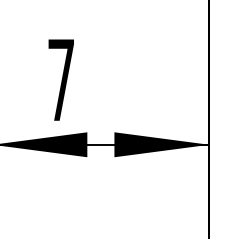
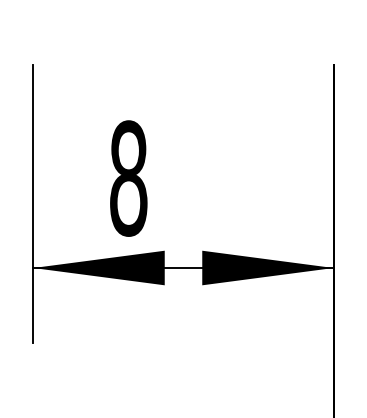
text: (61, 80) -> (128, 178), 7 -> 8

